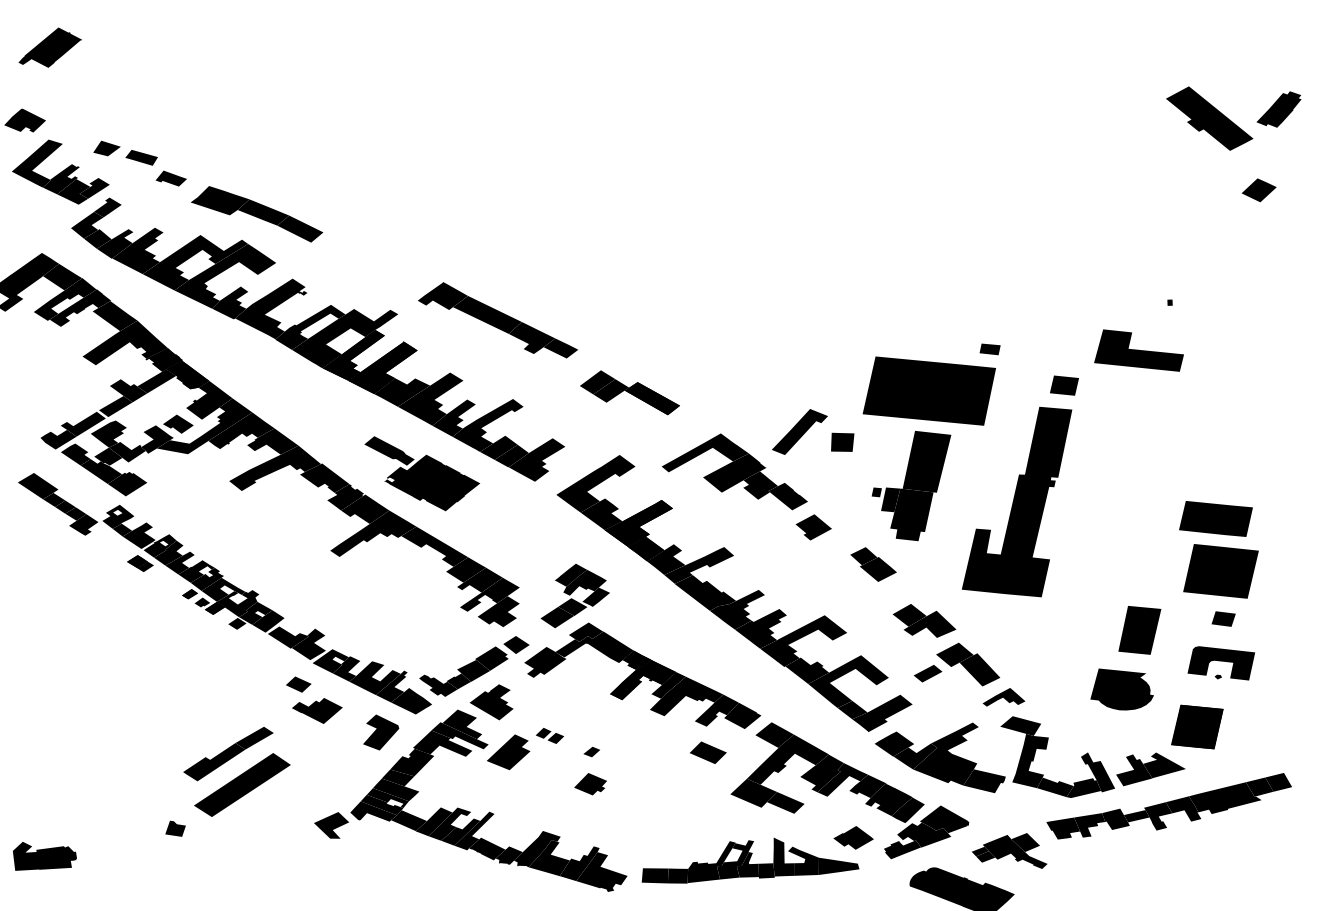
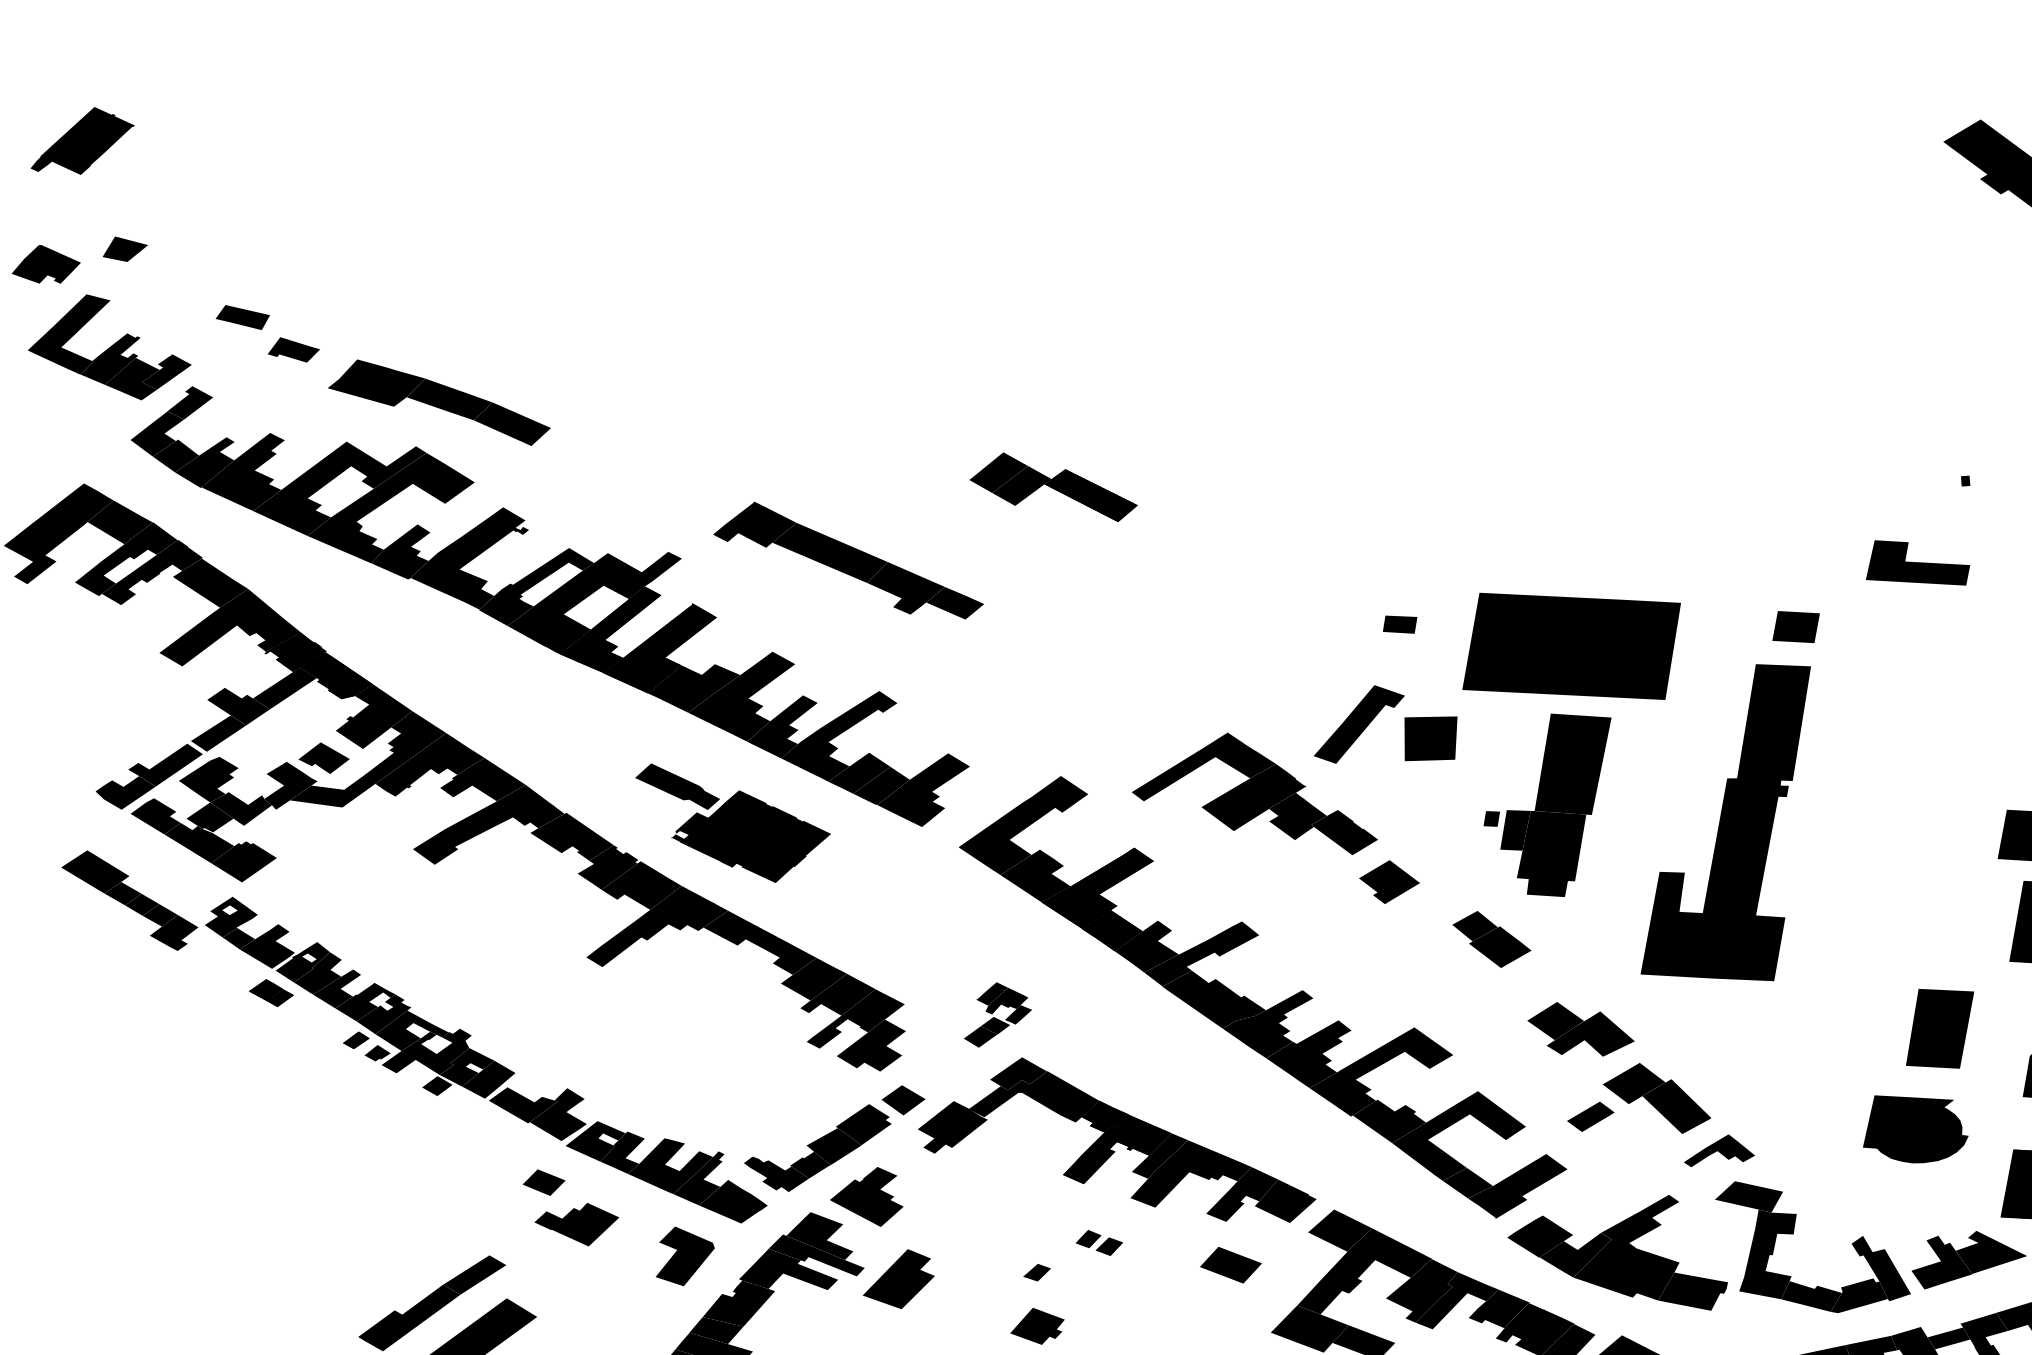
part: (106, 148) -> (124, 249), moved
part: (989, 349) -> (1399, 624), moved
part: (1138, 350) -> (1916, 562), size x0.7
part: (629, 392) -> (1052, 487), moved
part: (842, 441) -> (1430, 736), size x1.4
part: (574, 596) -> (996, 1015), size x0.6
part: (549, 735) -> (1098, 1242), moved

